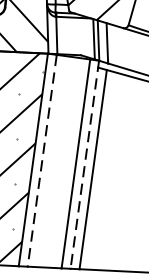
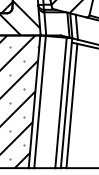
line: (42, 161) -> (40, 102), dashed -> solid
line: (84, 165) -> (66, 103), dashed -> solid

